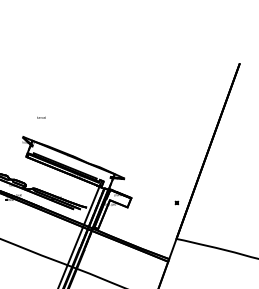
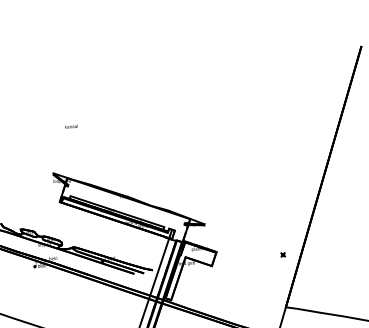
text: (41, 117) -> (71, 126), moved

